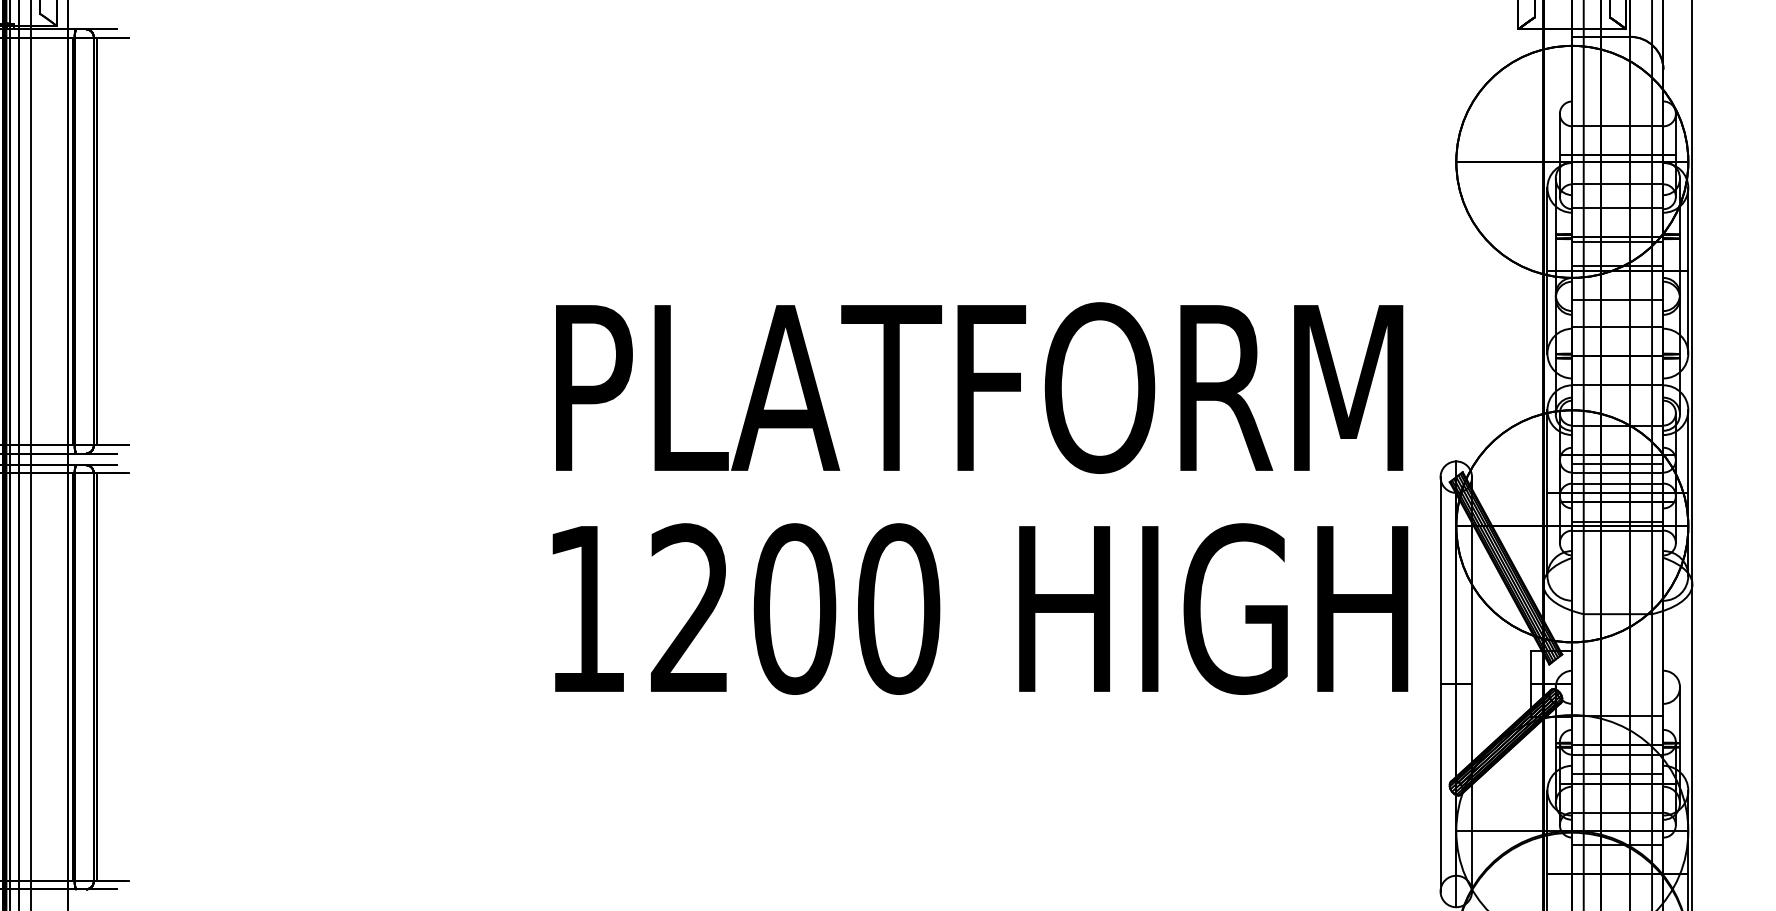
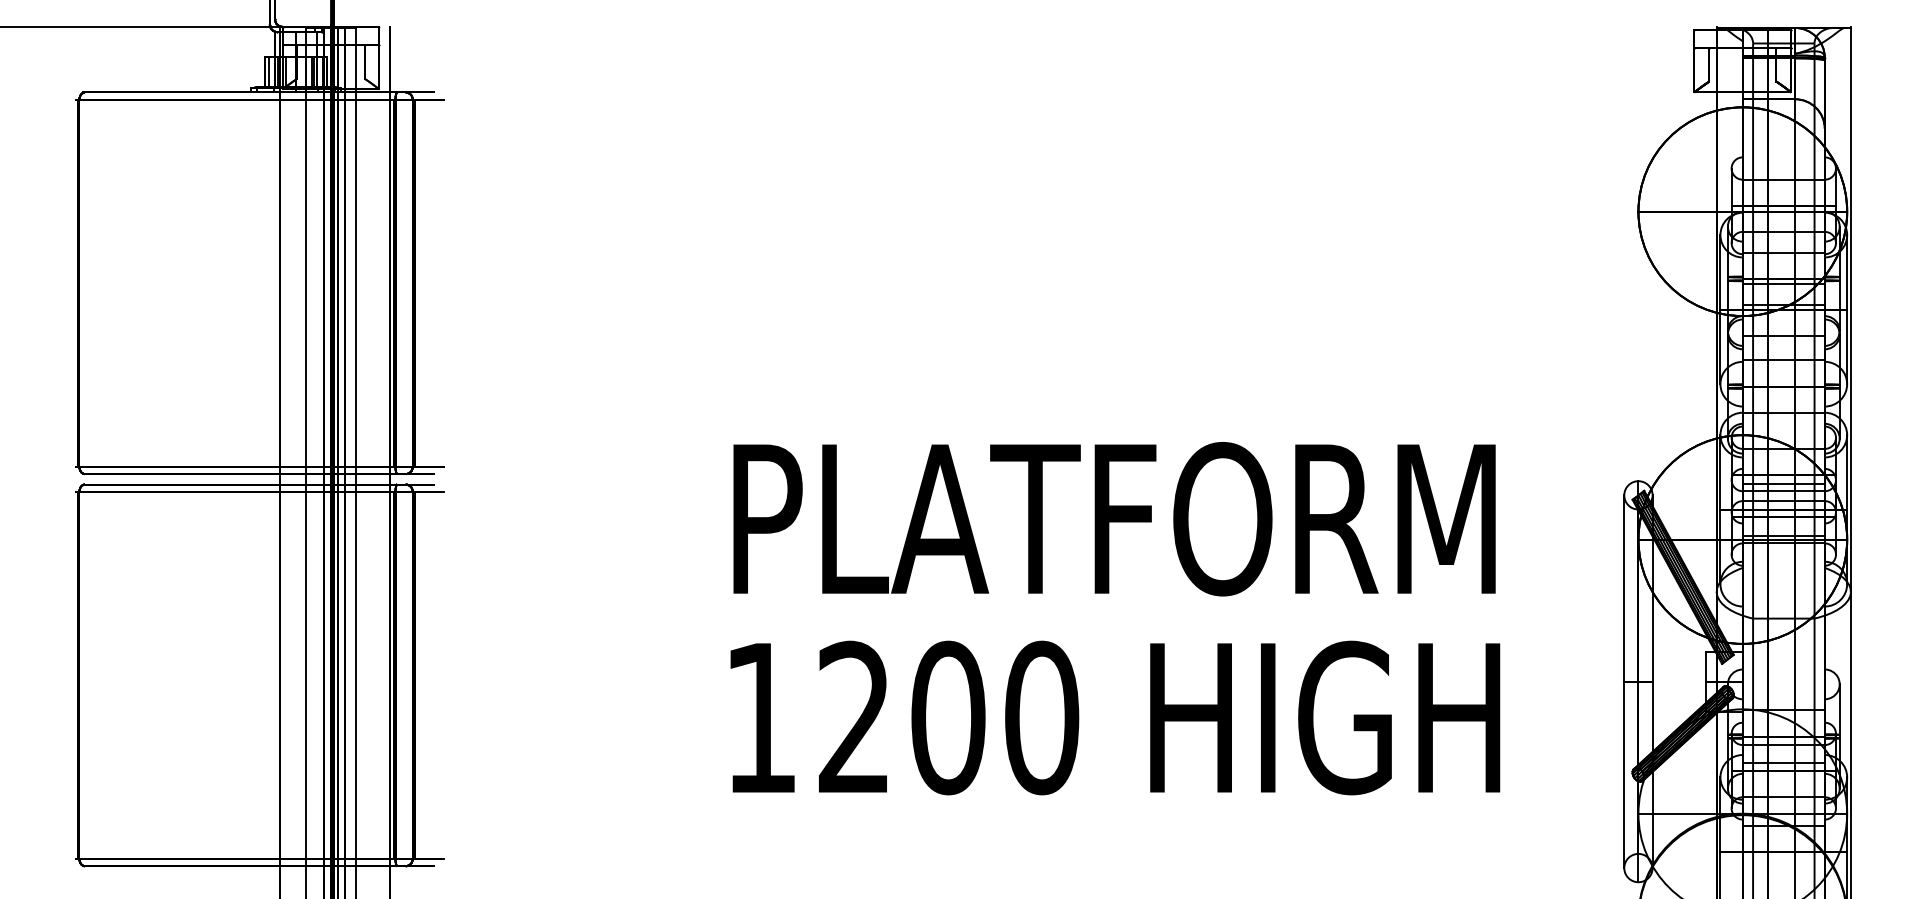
text: (980, 498) -> (1115, 618), moved

